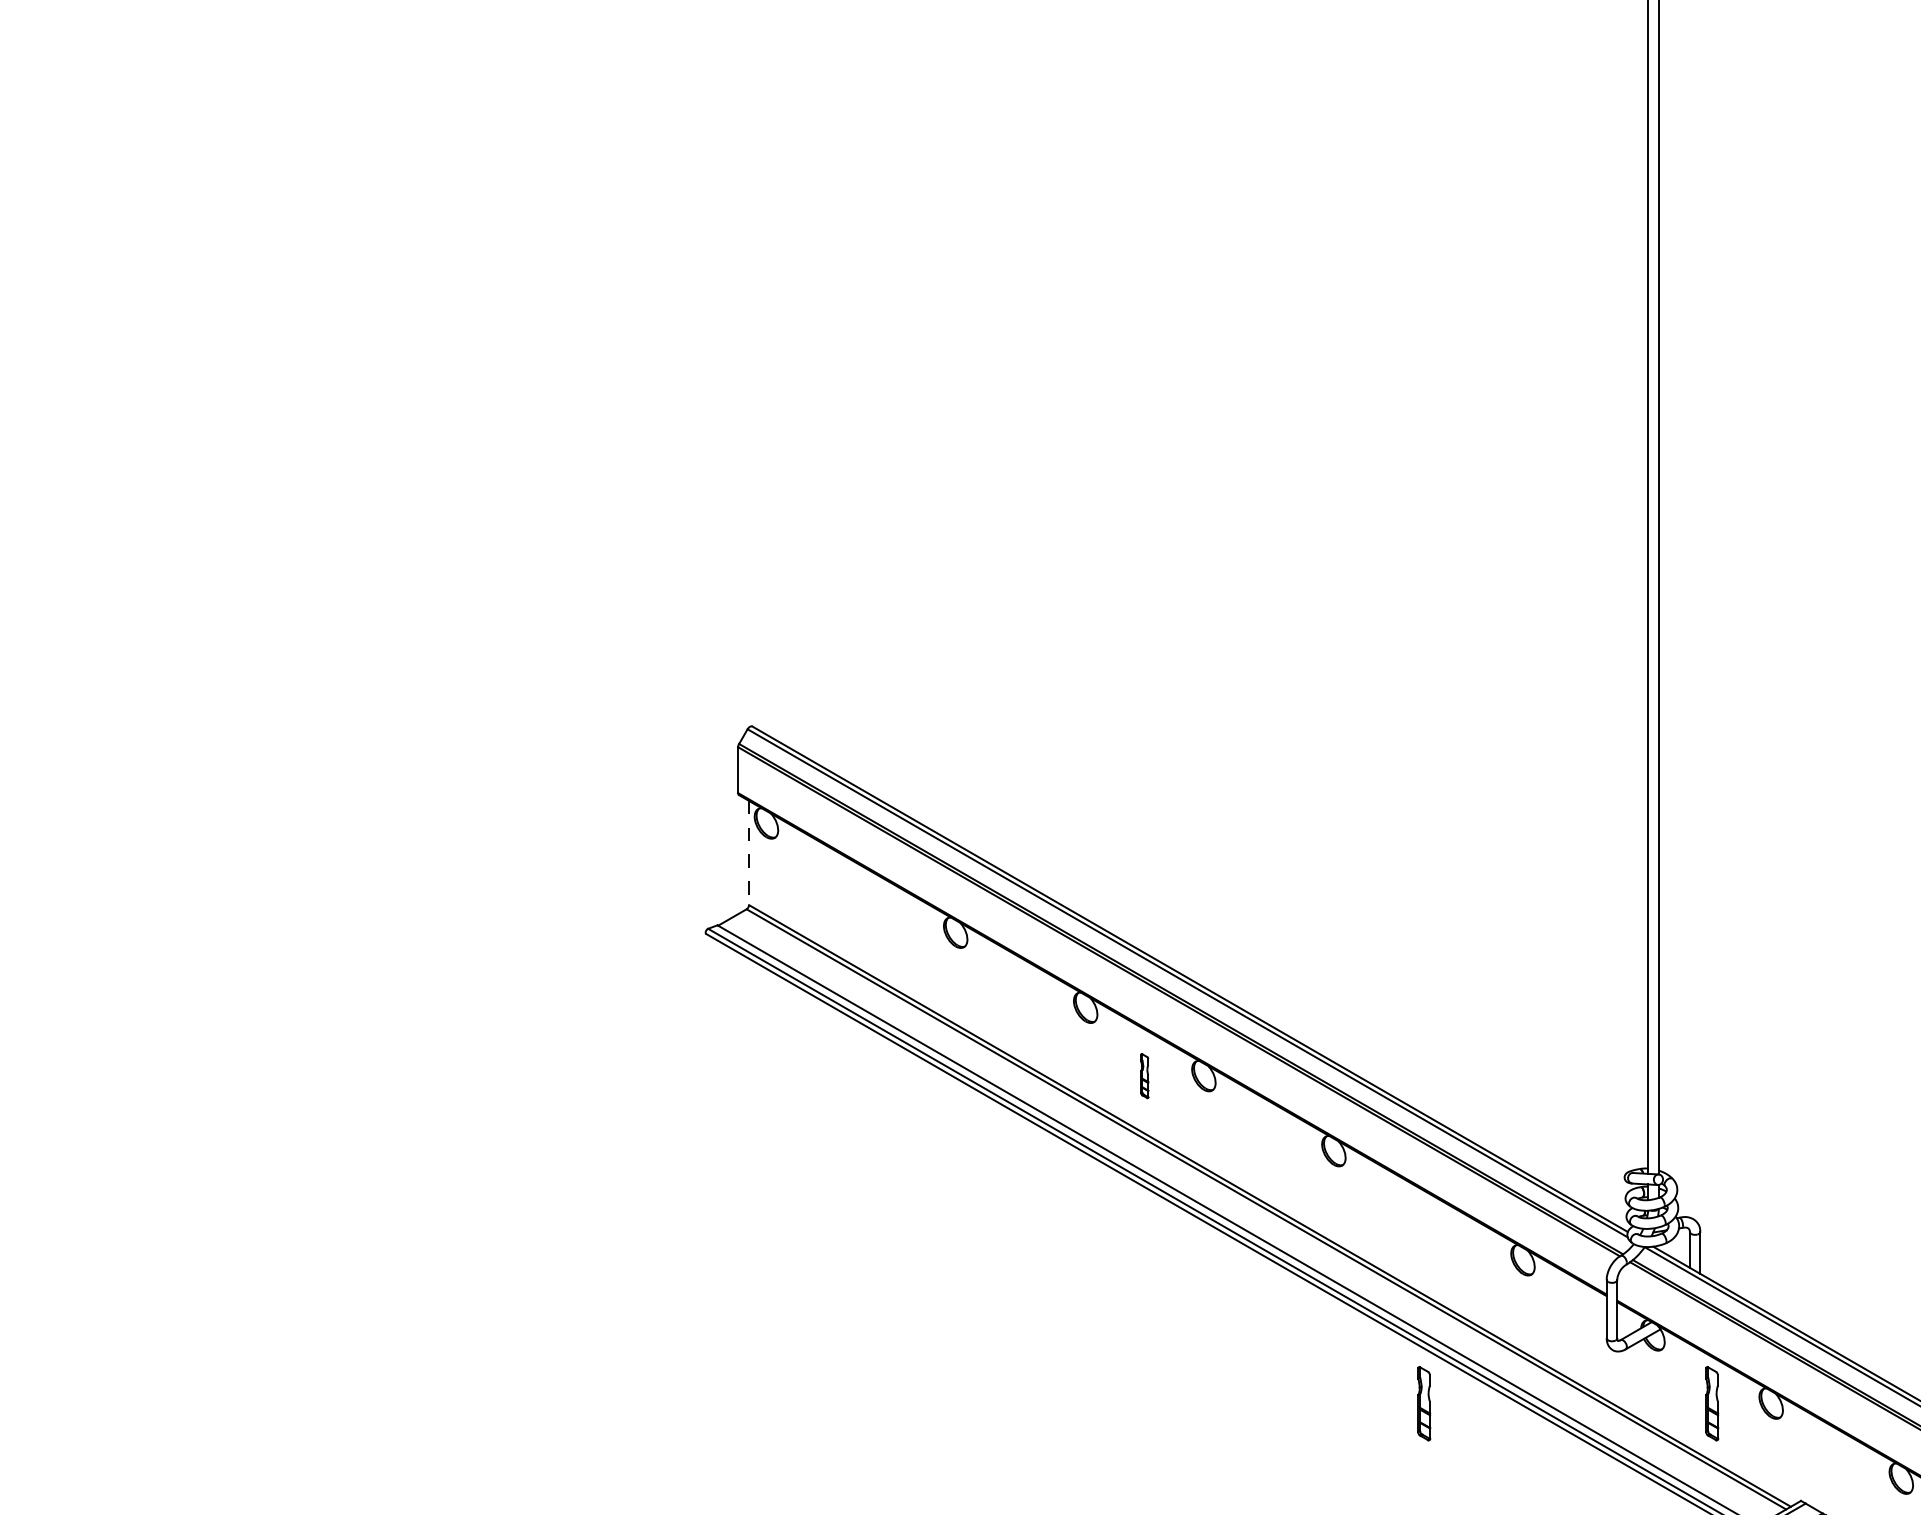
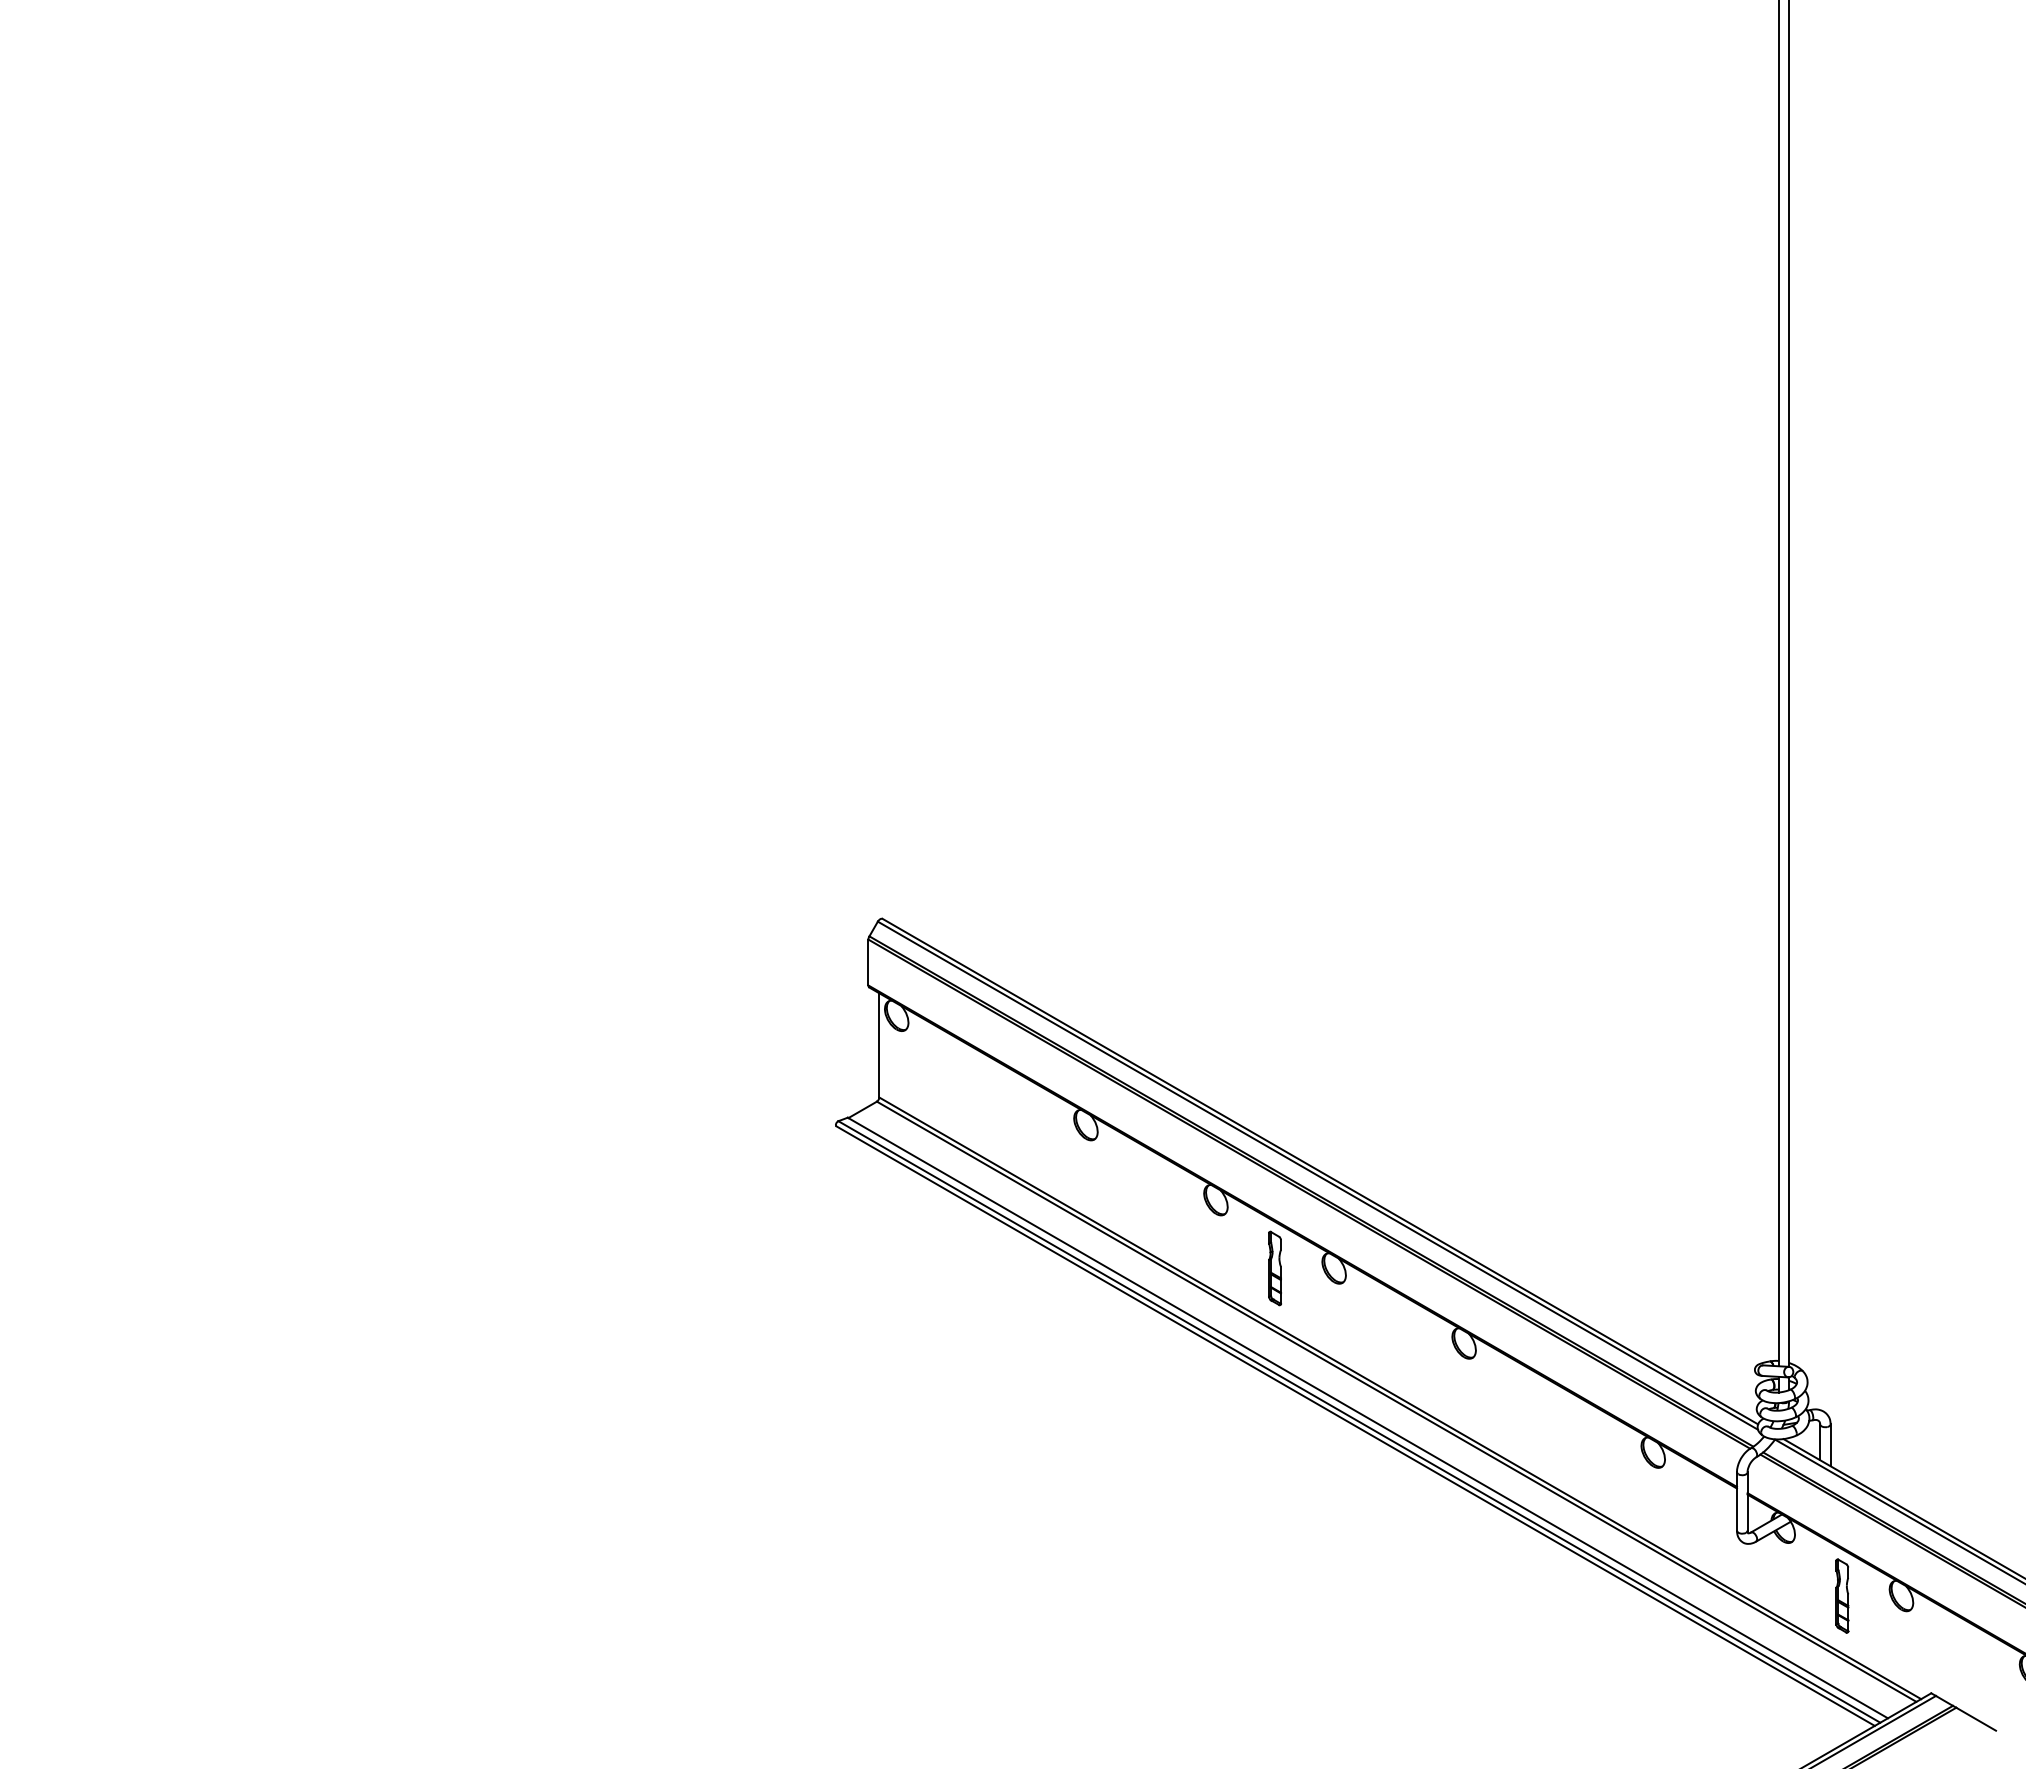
line: (749, 853) -> (879, 1045), dashed -> solid
part: (1144, 1076) -> (1274, 1268), size x1.67
part: (1424, 1403) -> (1554, 1595), removed

